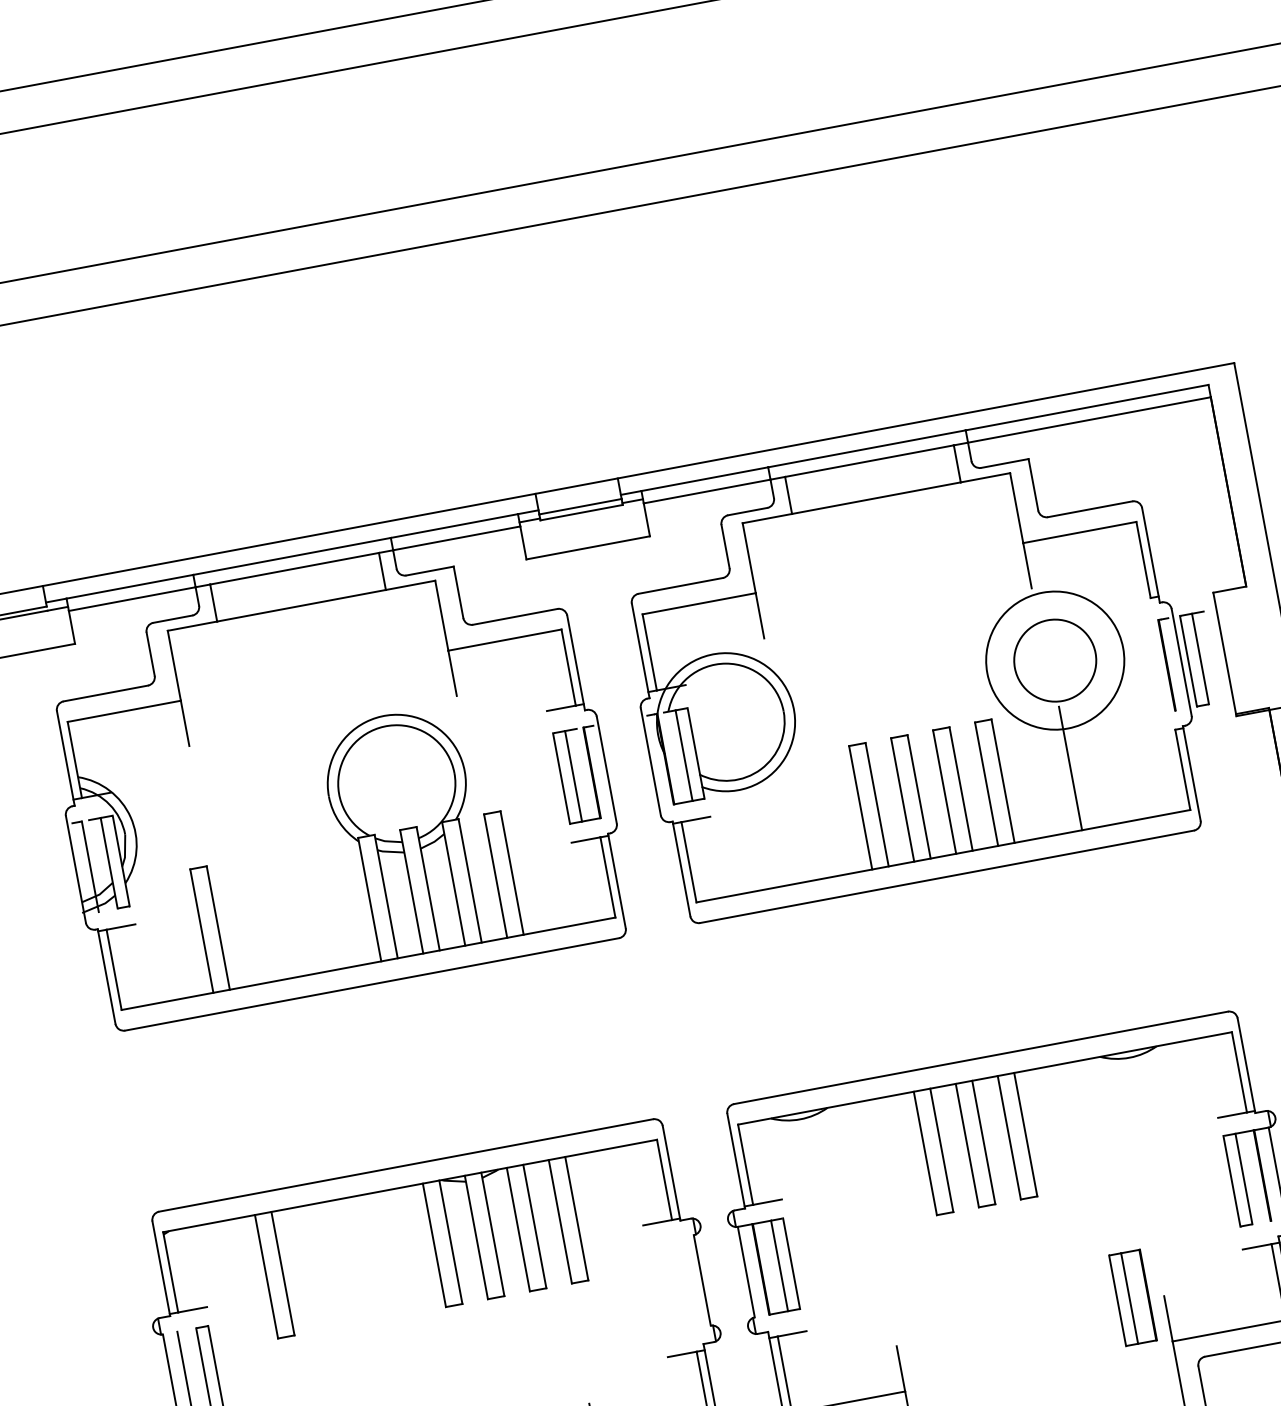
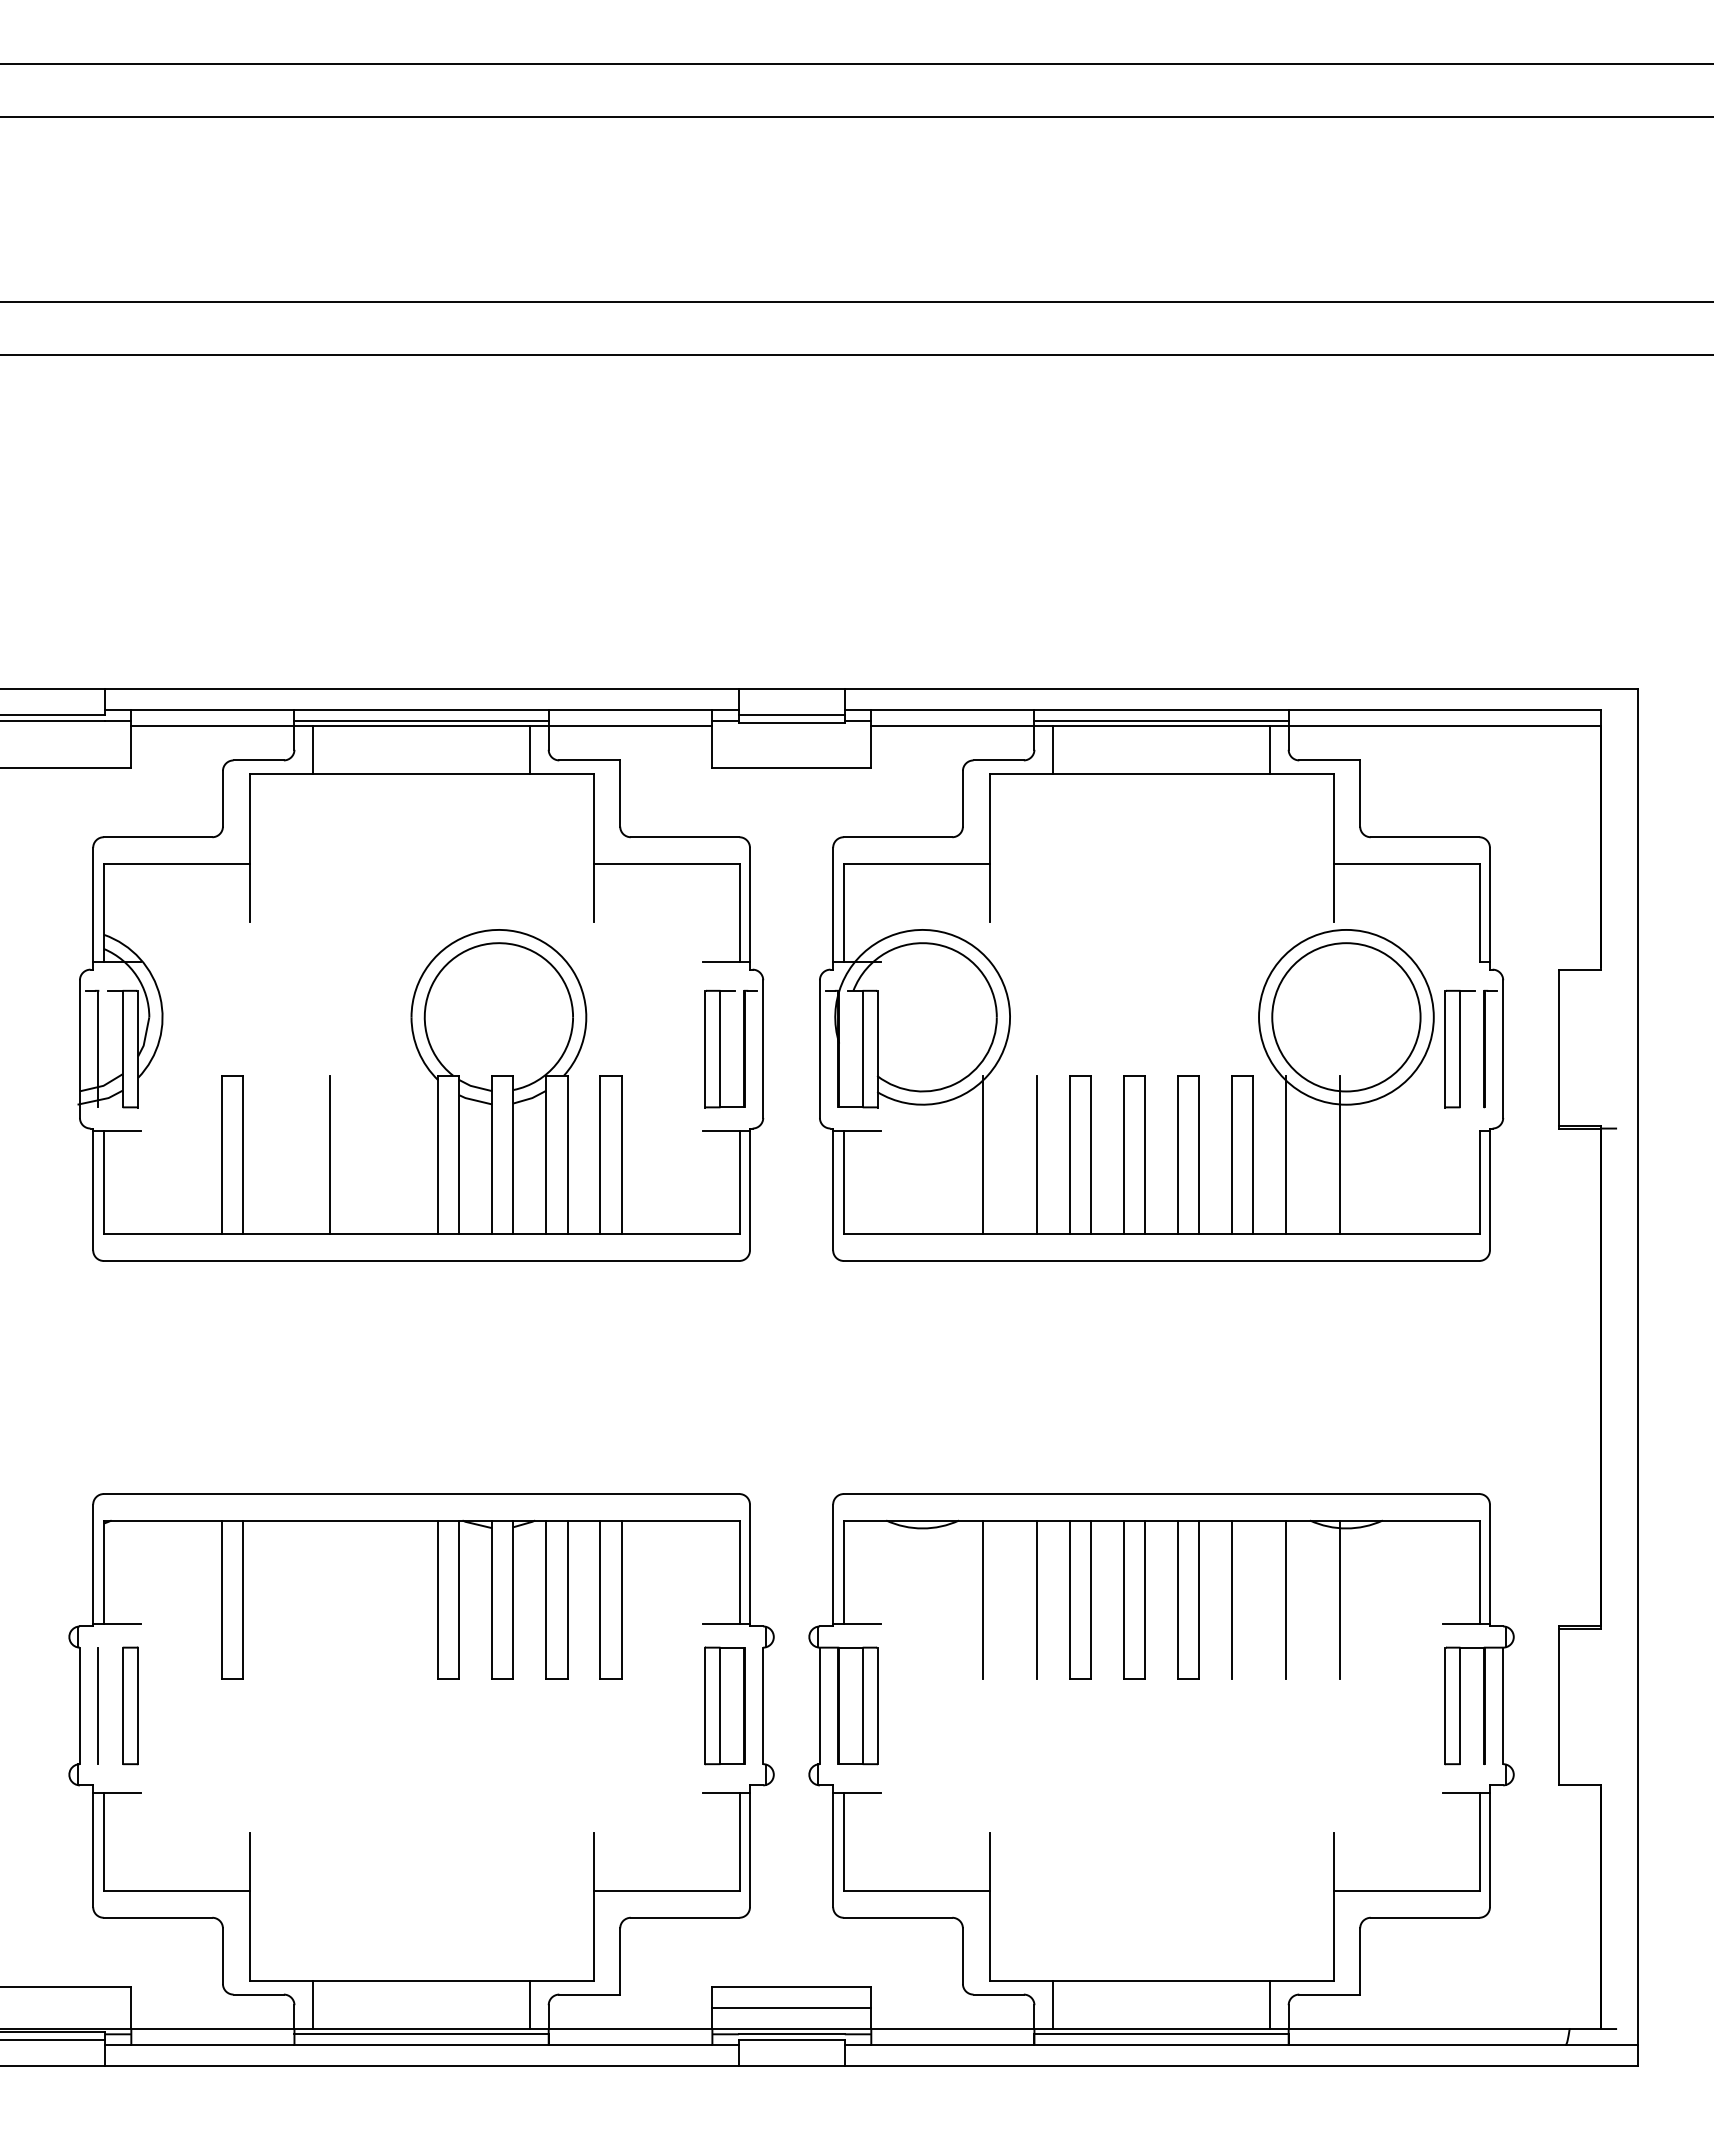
line: (868, 456) -> (1161, 720), added
line: (293, 564) -> (421, 720), added
part: (1199, 658) -> (1459, 1048), moved
circle: (1055, 660) -> (1346, 1017), size x1.43
line: (1028, 775) -> (1286, 1154), added
line: (835, 812) -> (1037, 1154), added
line: (793, 819) -> (983, 1154), added
line: (285, 914) -> (330, 1154), added
line: (1135, 1113) -> (1340, 1599), added
line: (1093, 1121) -> (1286, 1599), added
line: (1051, 1129) -> (1232, 1599), added
line: (899, 1157) -> (1037, 1599), added
line: (857, 1165) -> (983, 1599), added
part: (1132, 1297) -> (724, 1705), moved

